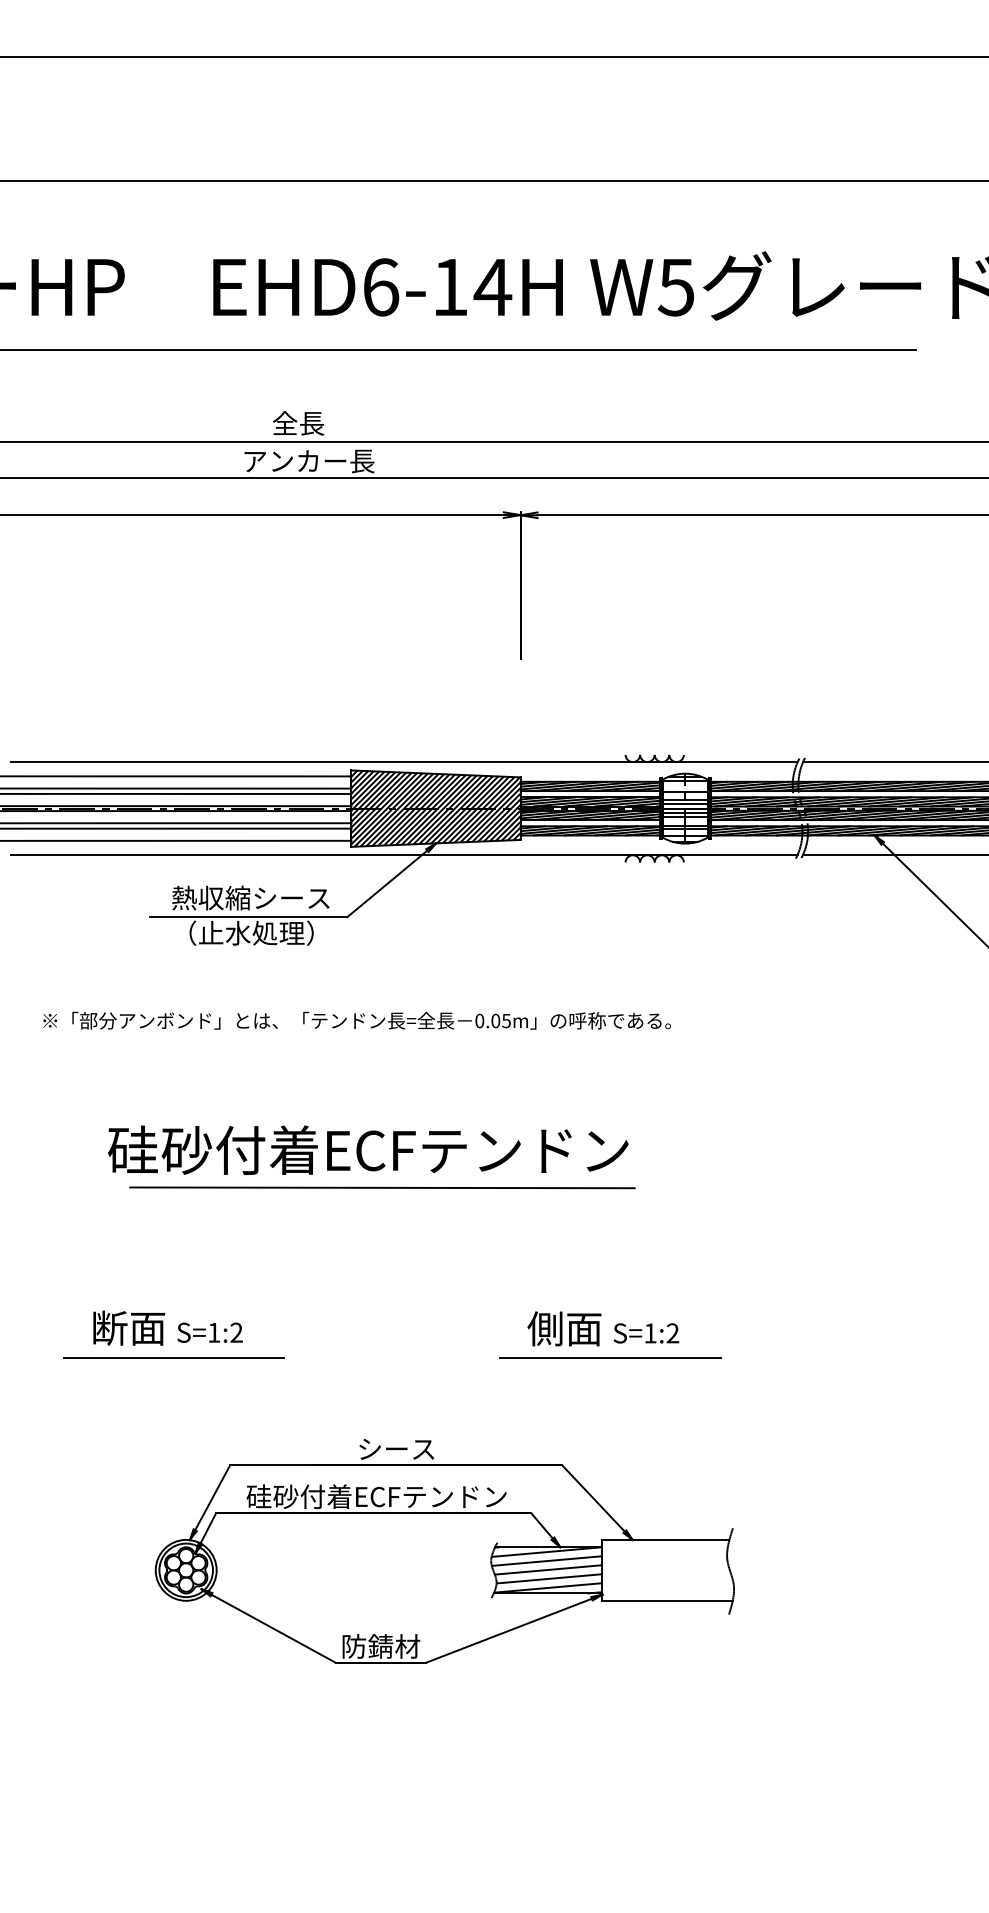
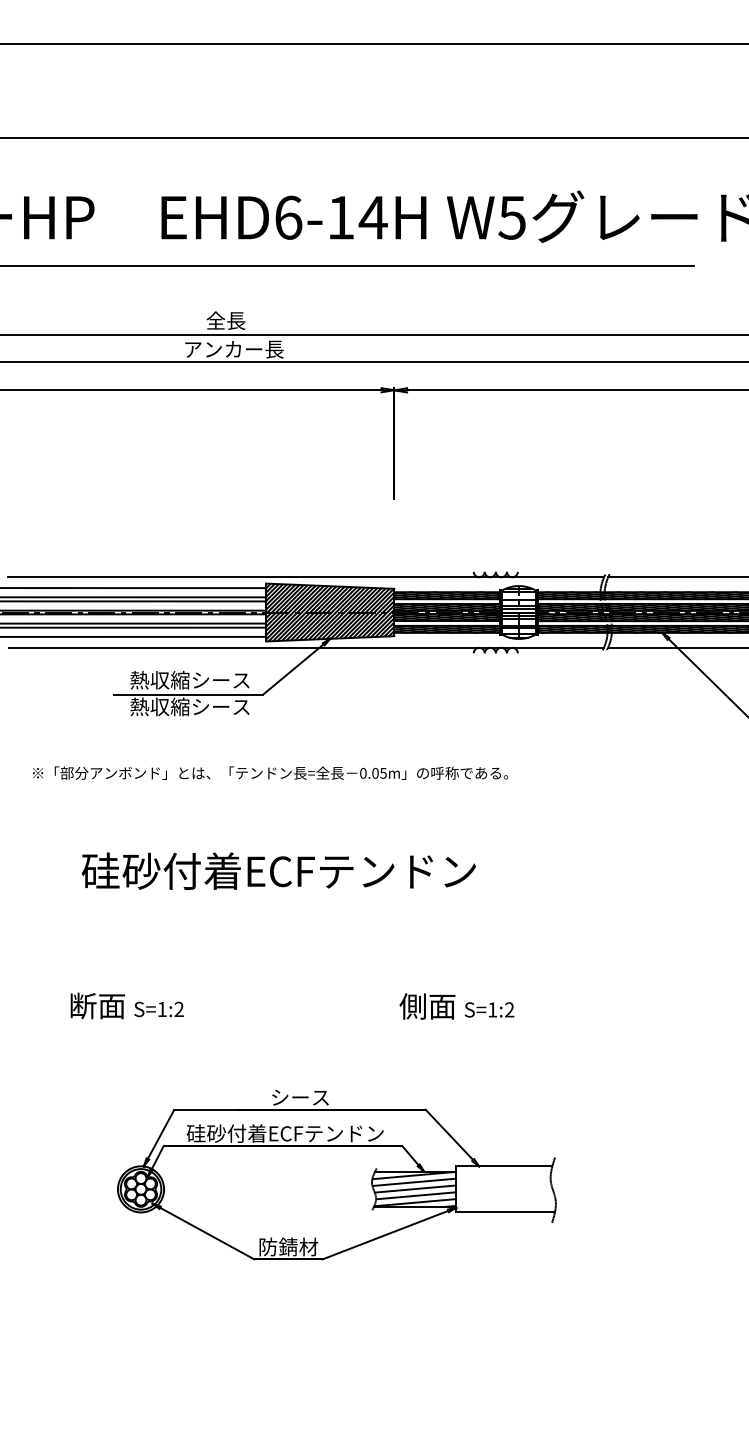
text: (250, 932) -> (189, 706), （止水処理） -> 熱収縮シース
line: (382, 1187) -> (289, 899), removed
line: (173, 1357) -> (131, 1028), removed
line: (610, 1357) -> (462, 1028), removed

